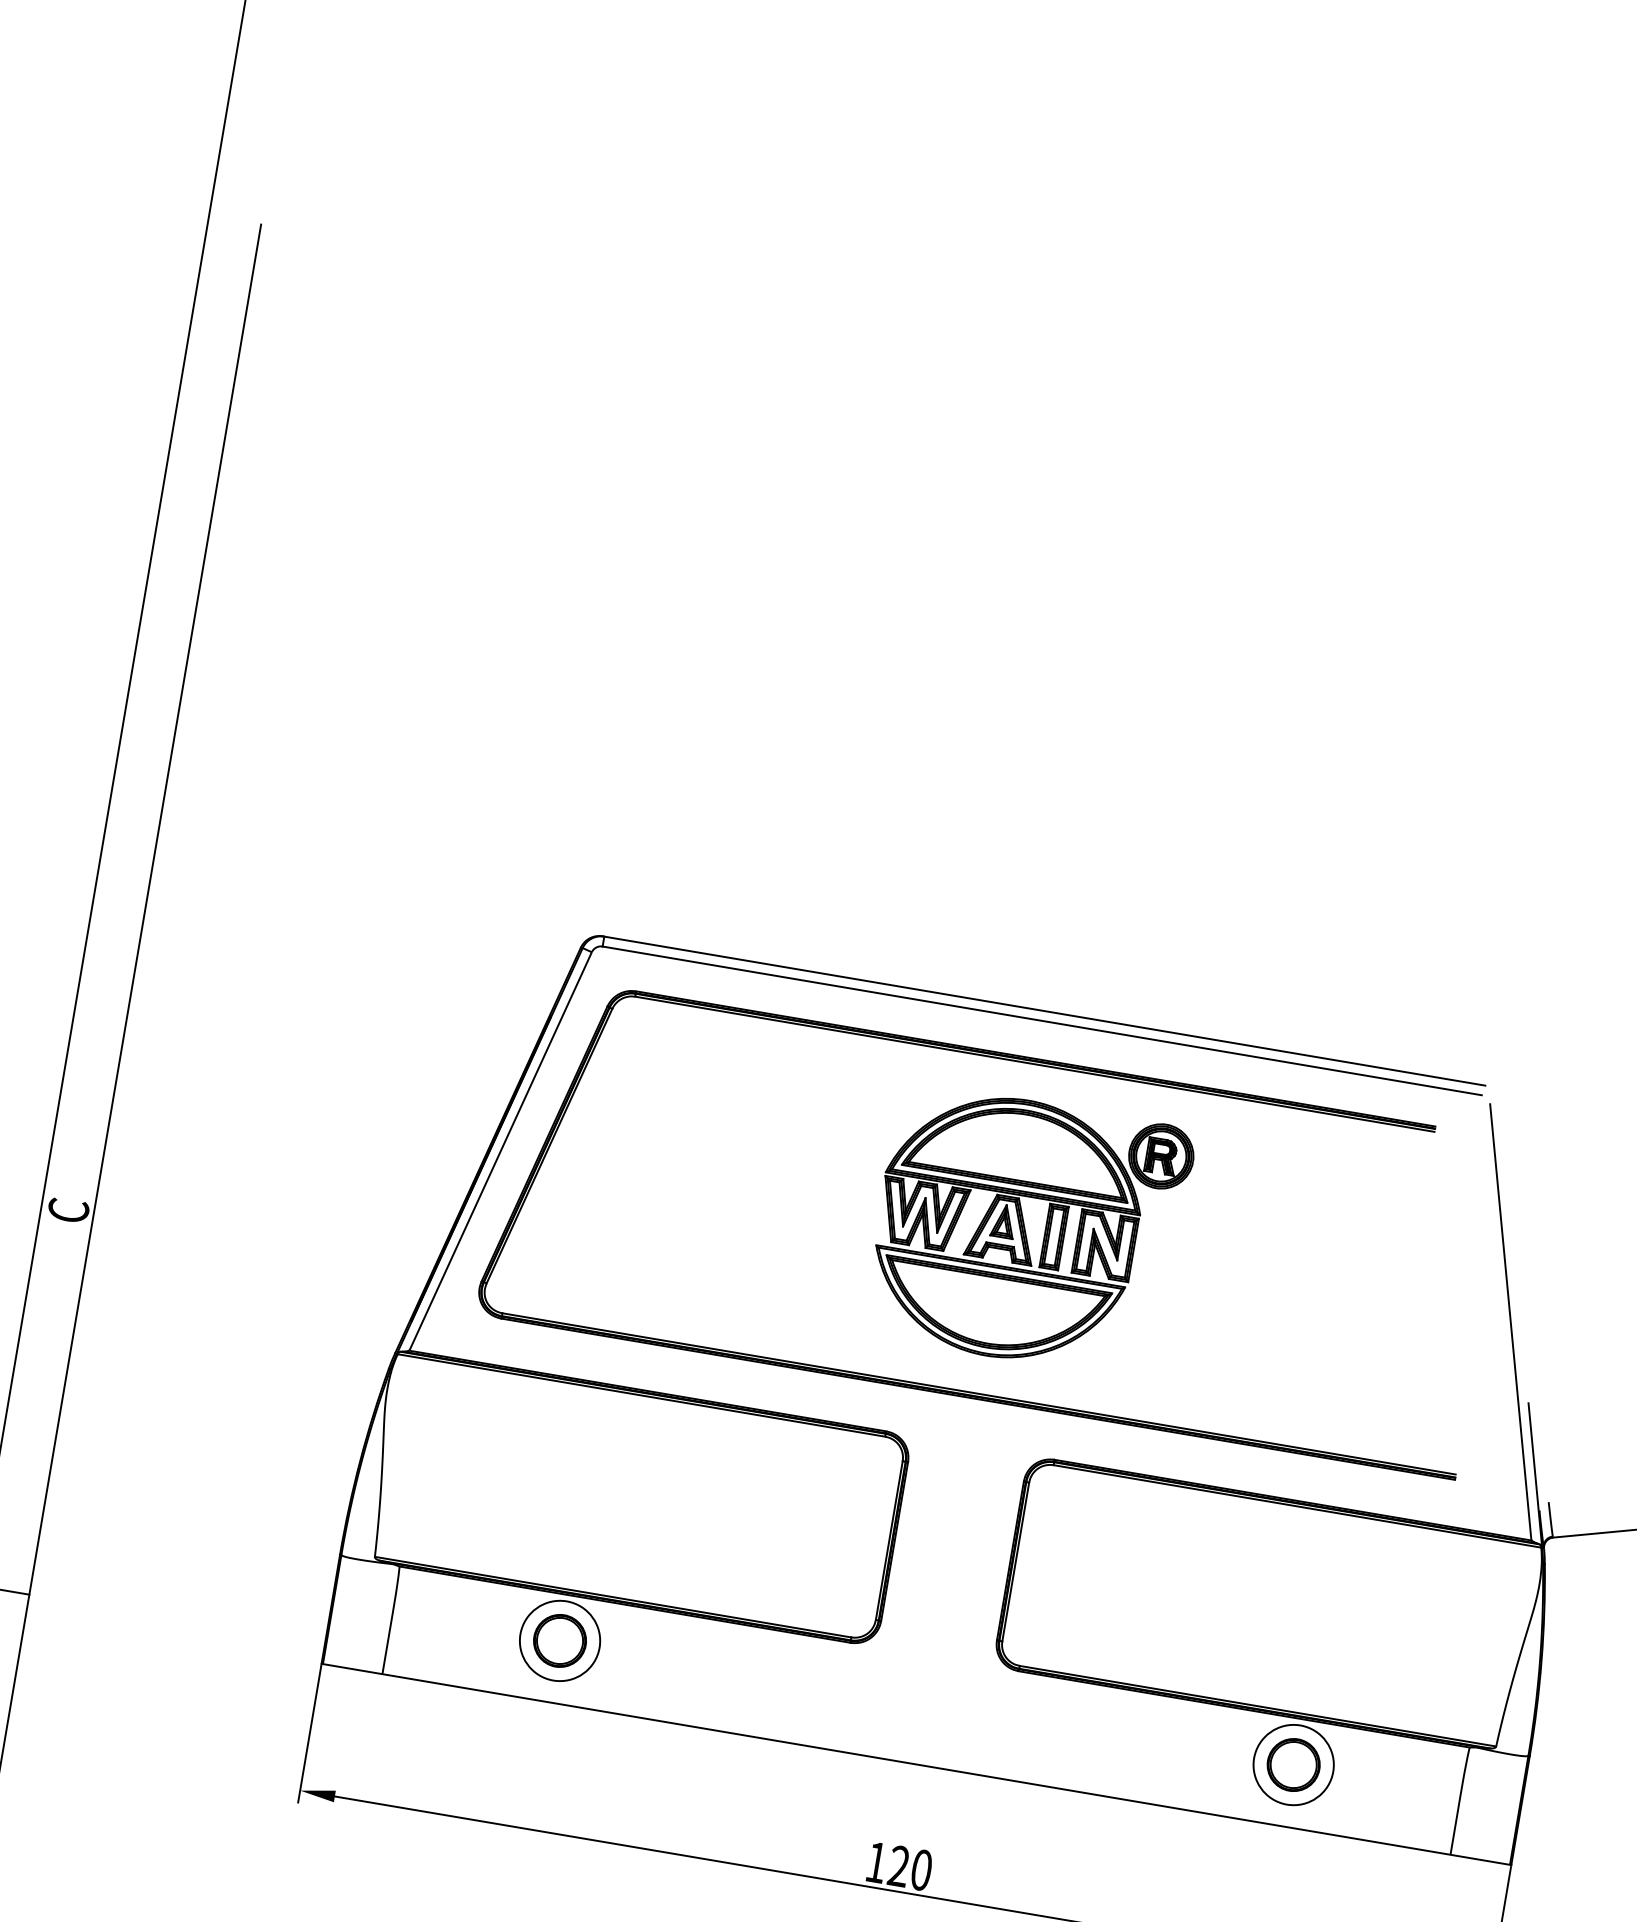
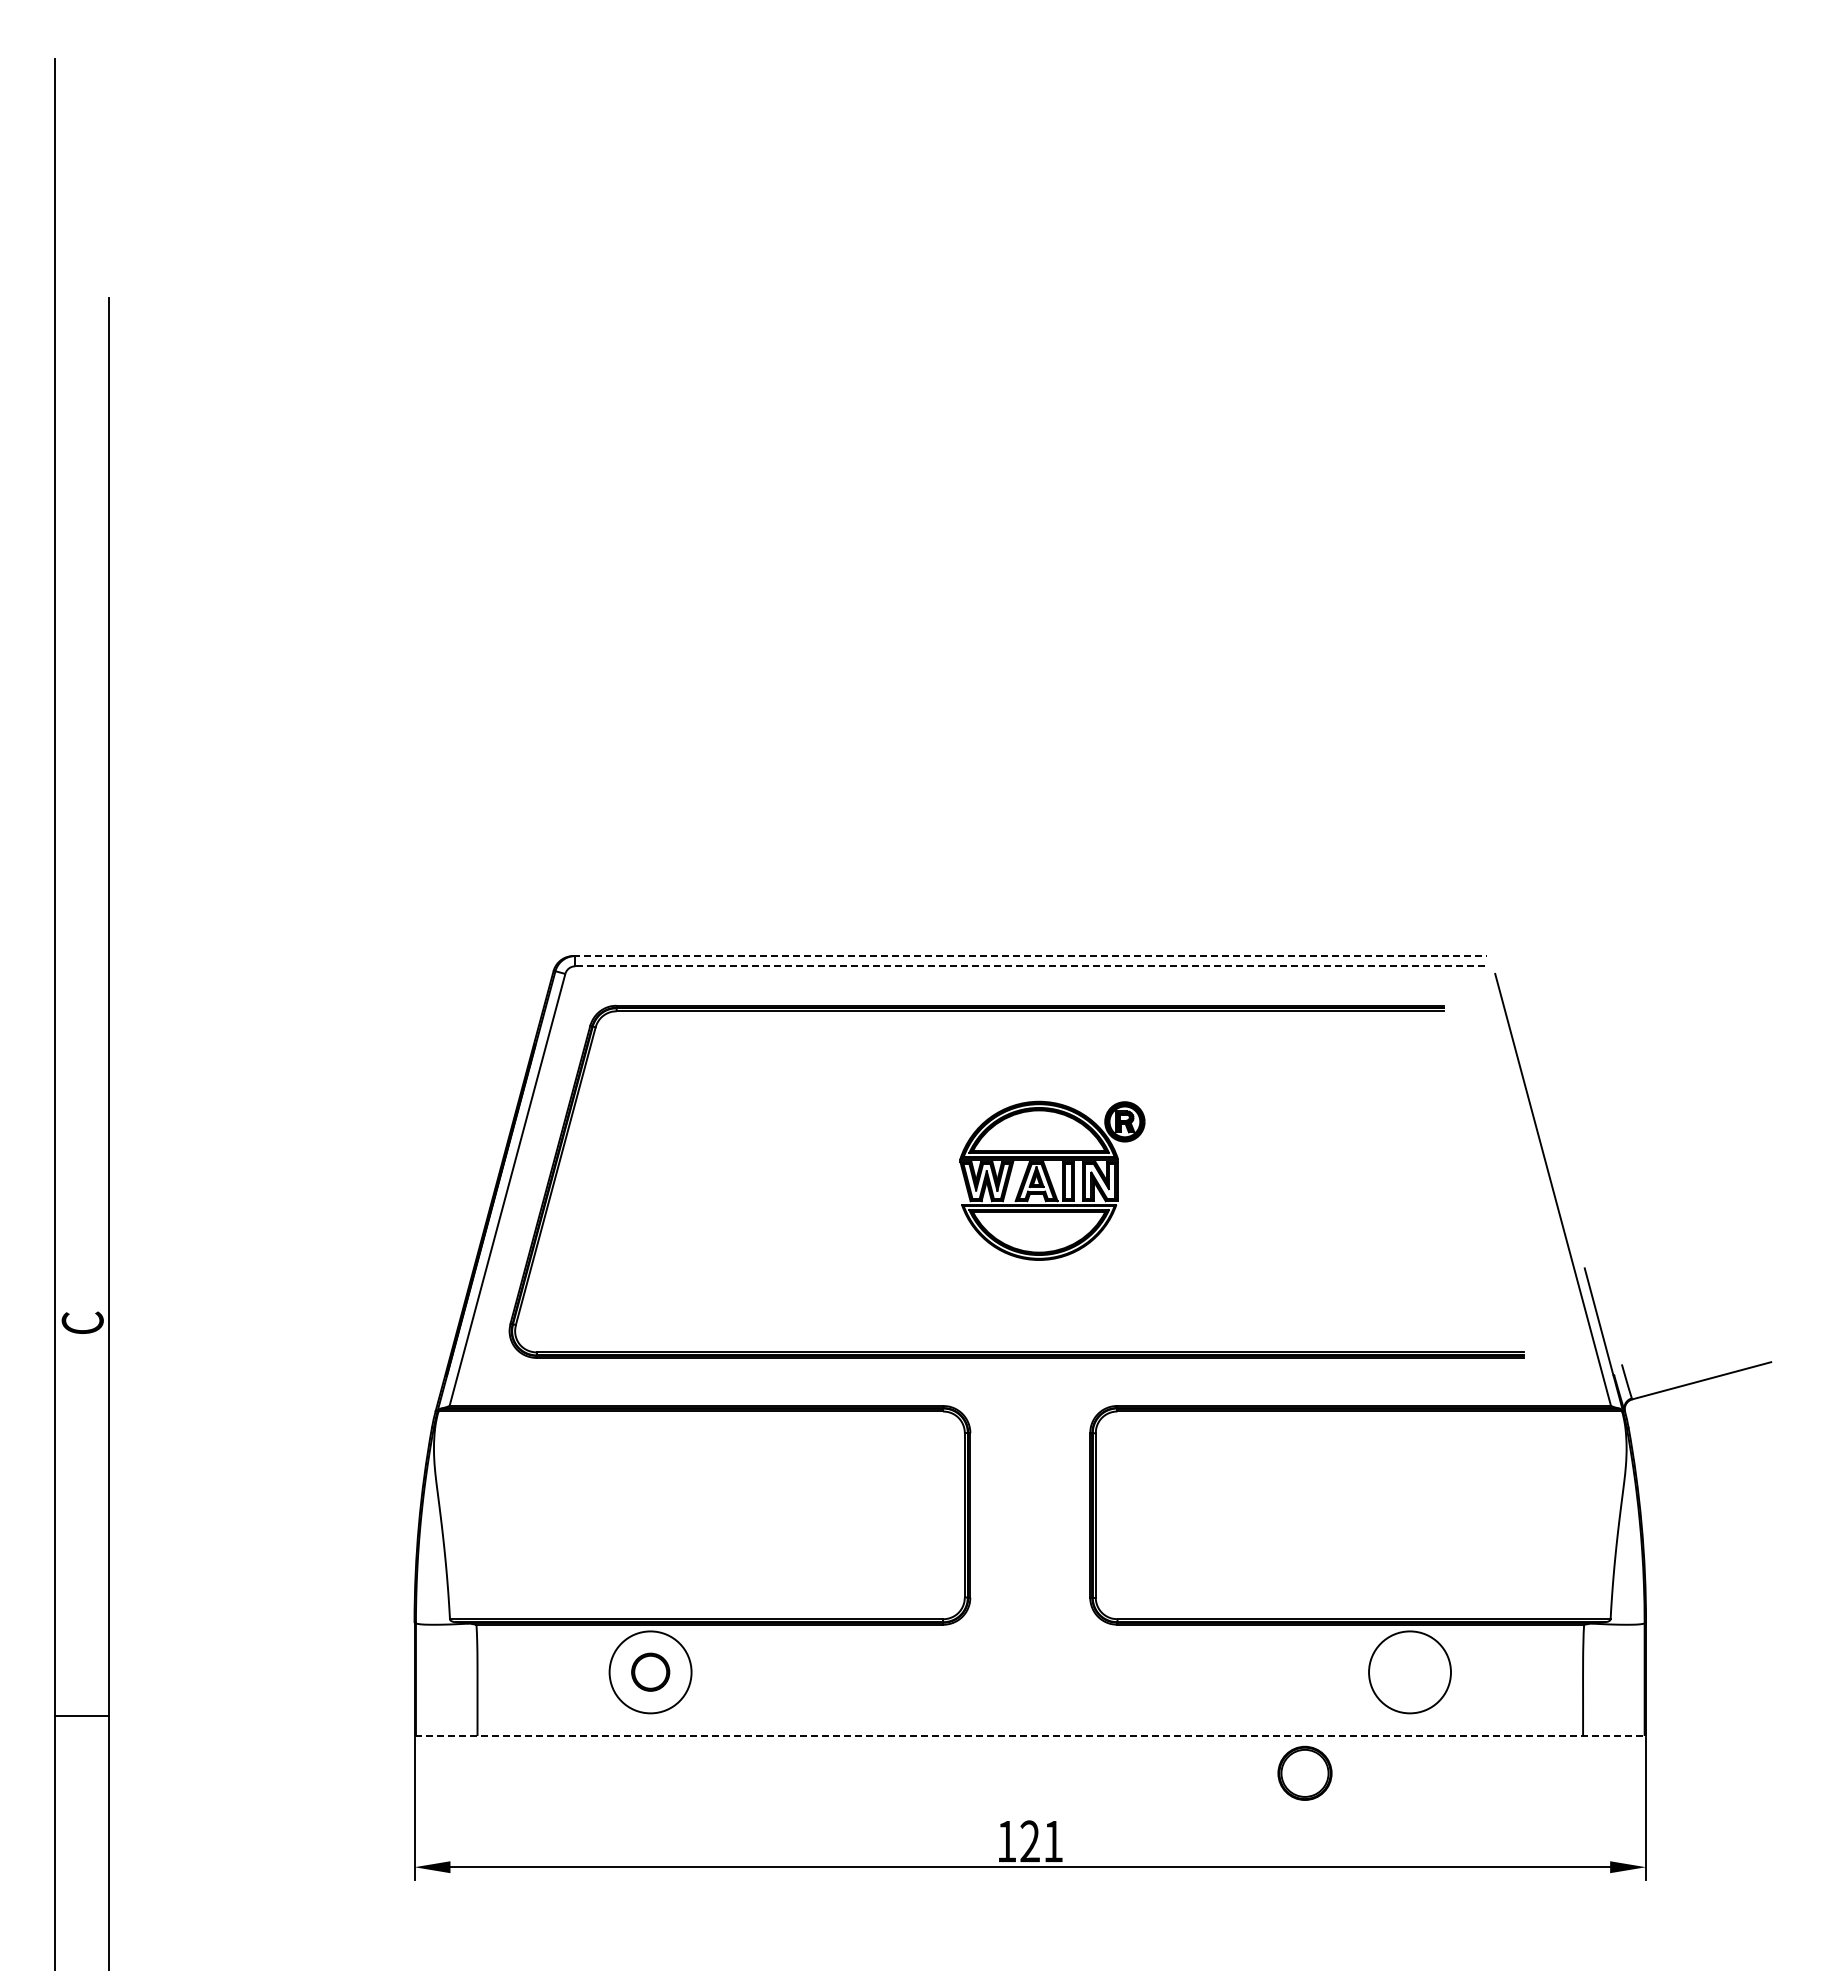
line: (1044, 1011) -> (1030, 956), solid -> dashed
line: (1041, 1020) -> (1029, 966), solid -> dashed
part: (1028, 1231) -> (1052, 1180), size x0.6
part: (560, 1640) -> (650, 1671), size x0.7
line: (916, 1764) -> (1030, 1736), solid -> dashed
part: (1293, 1764) -> (1304, 1772), moved
text: (921, 1870) -> (1053, 1841), 120 -> 121

